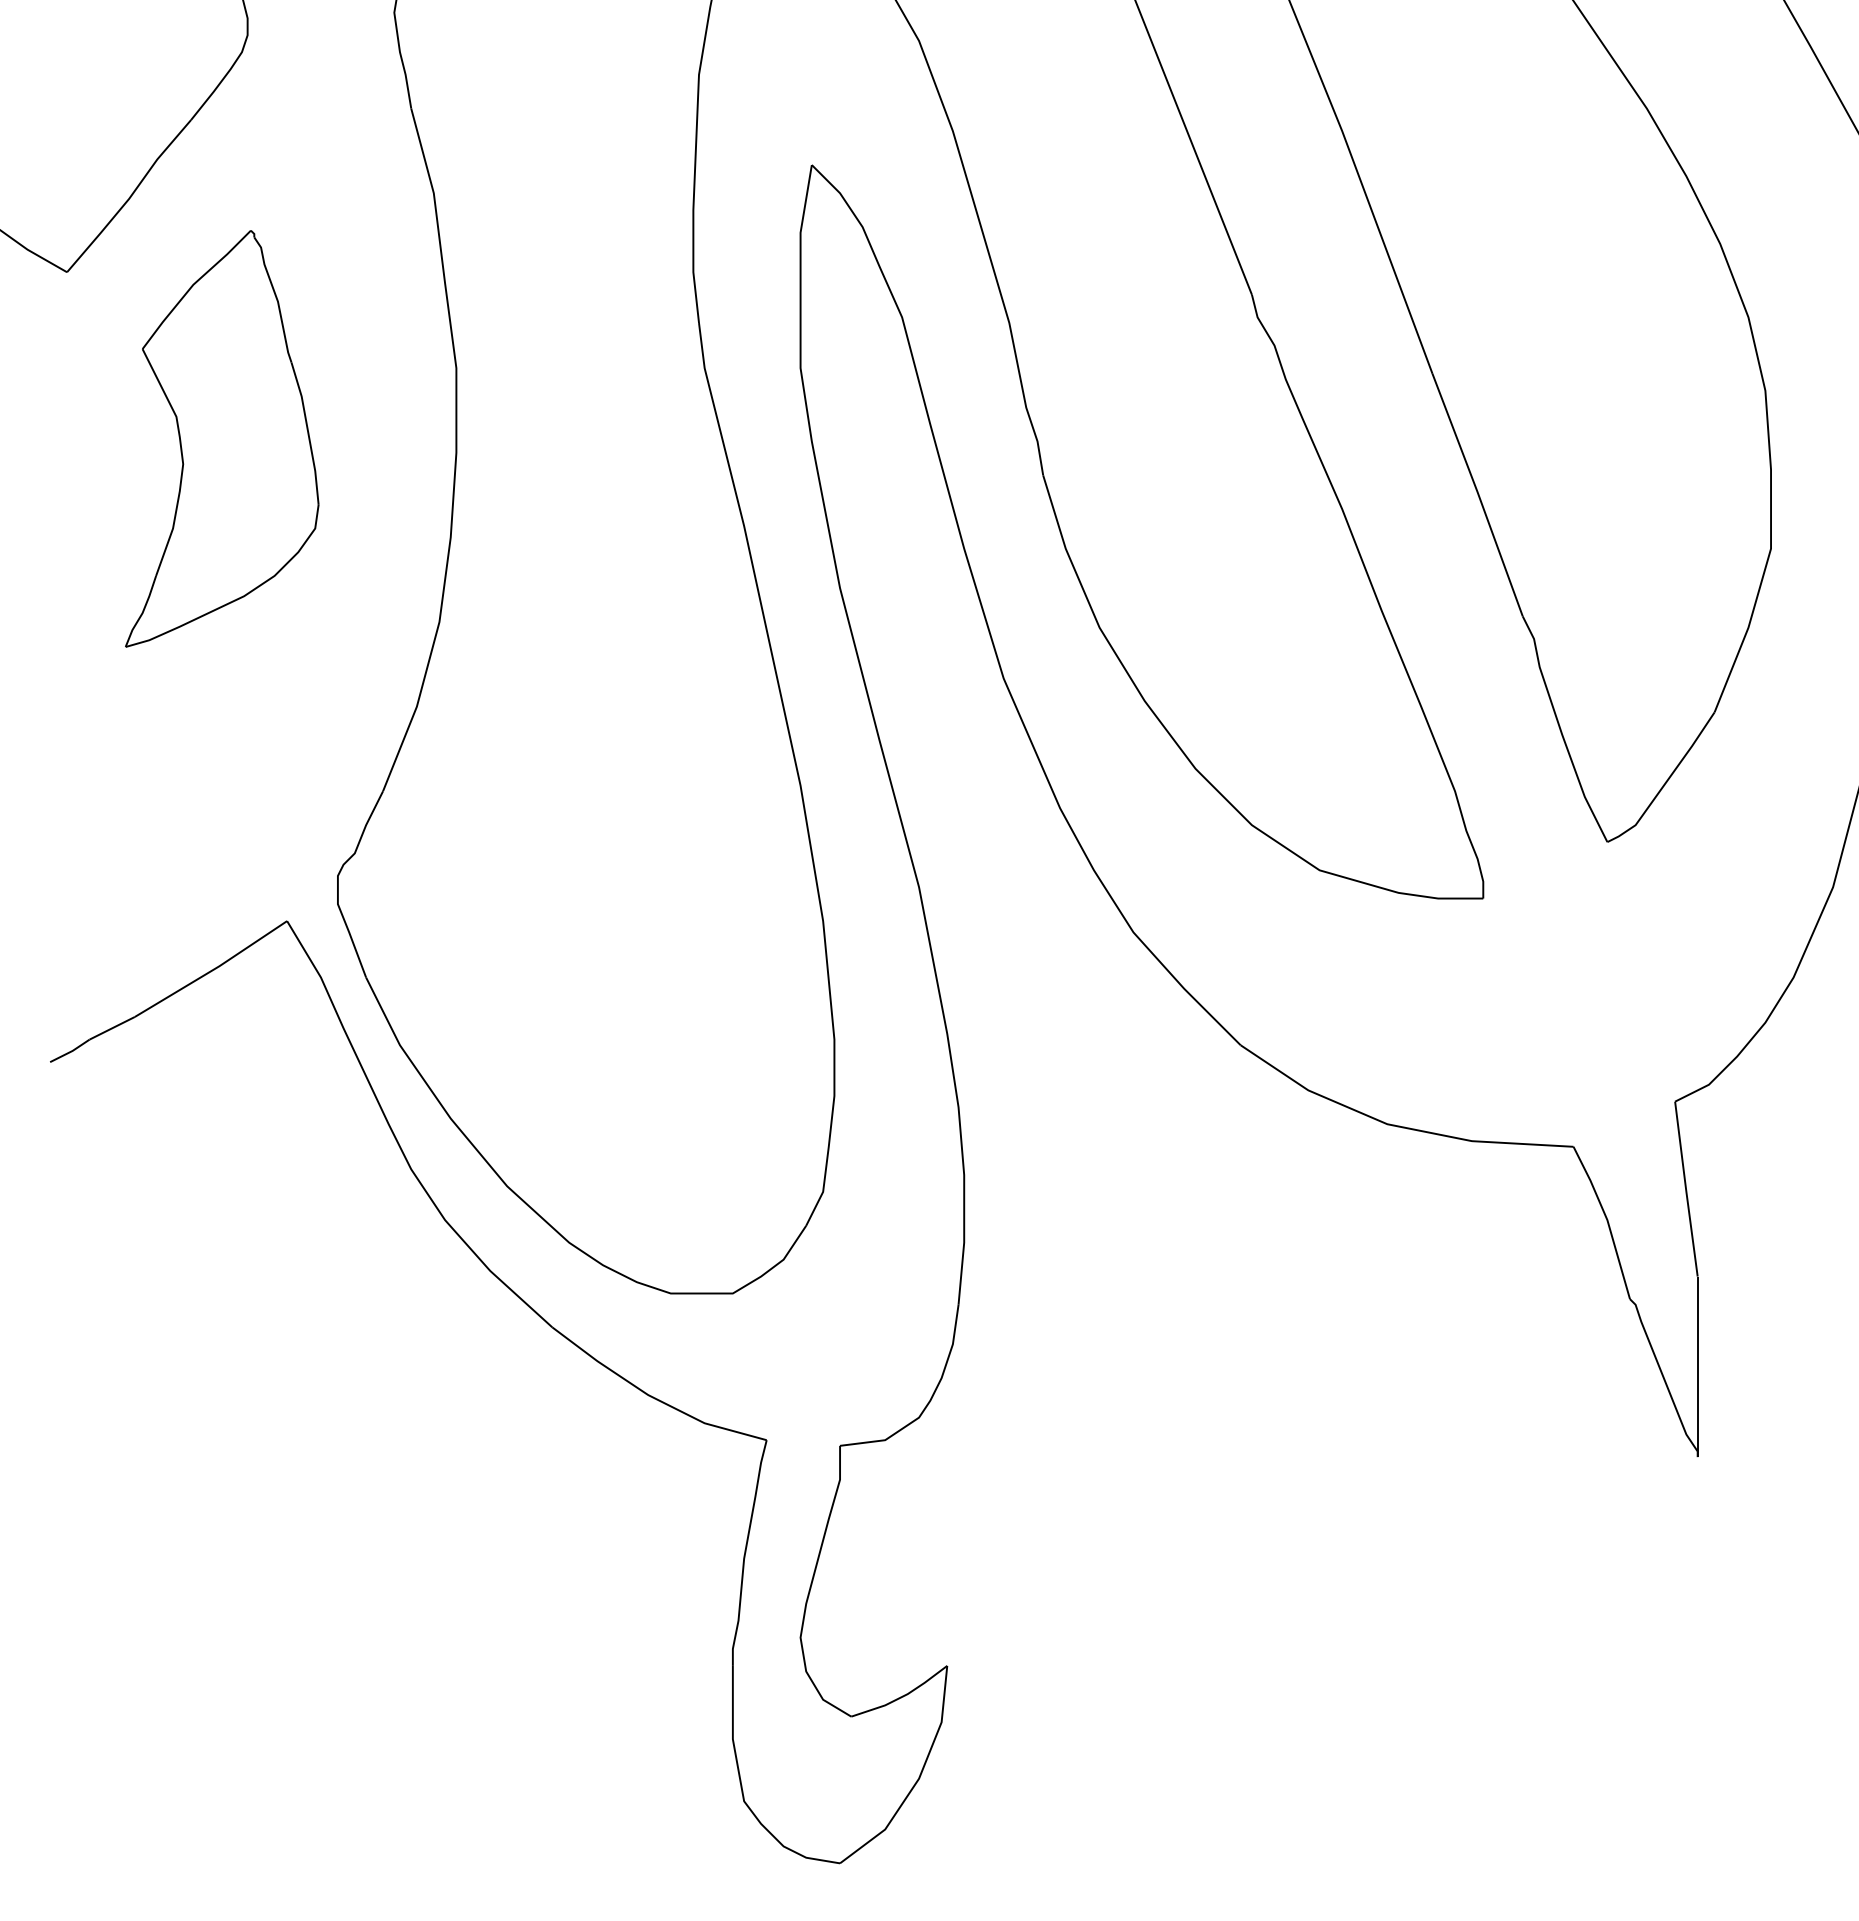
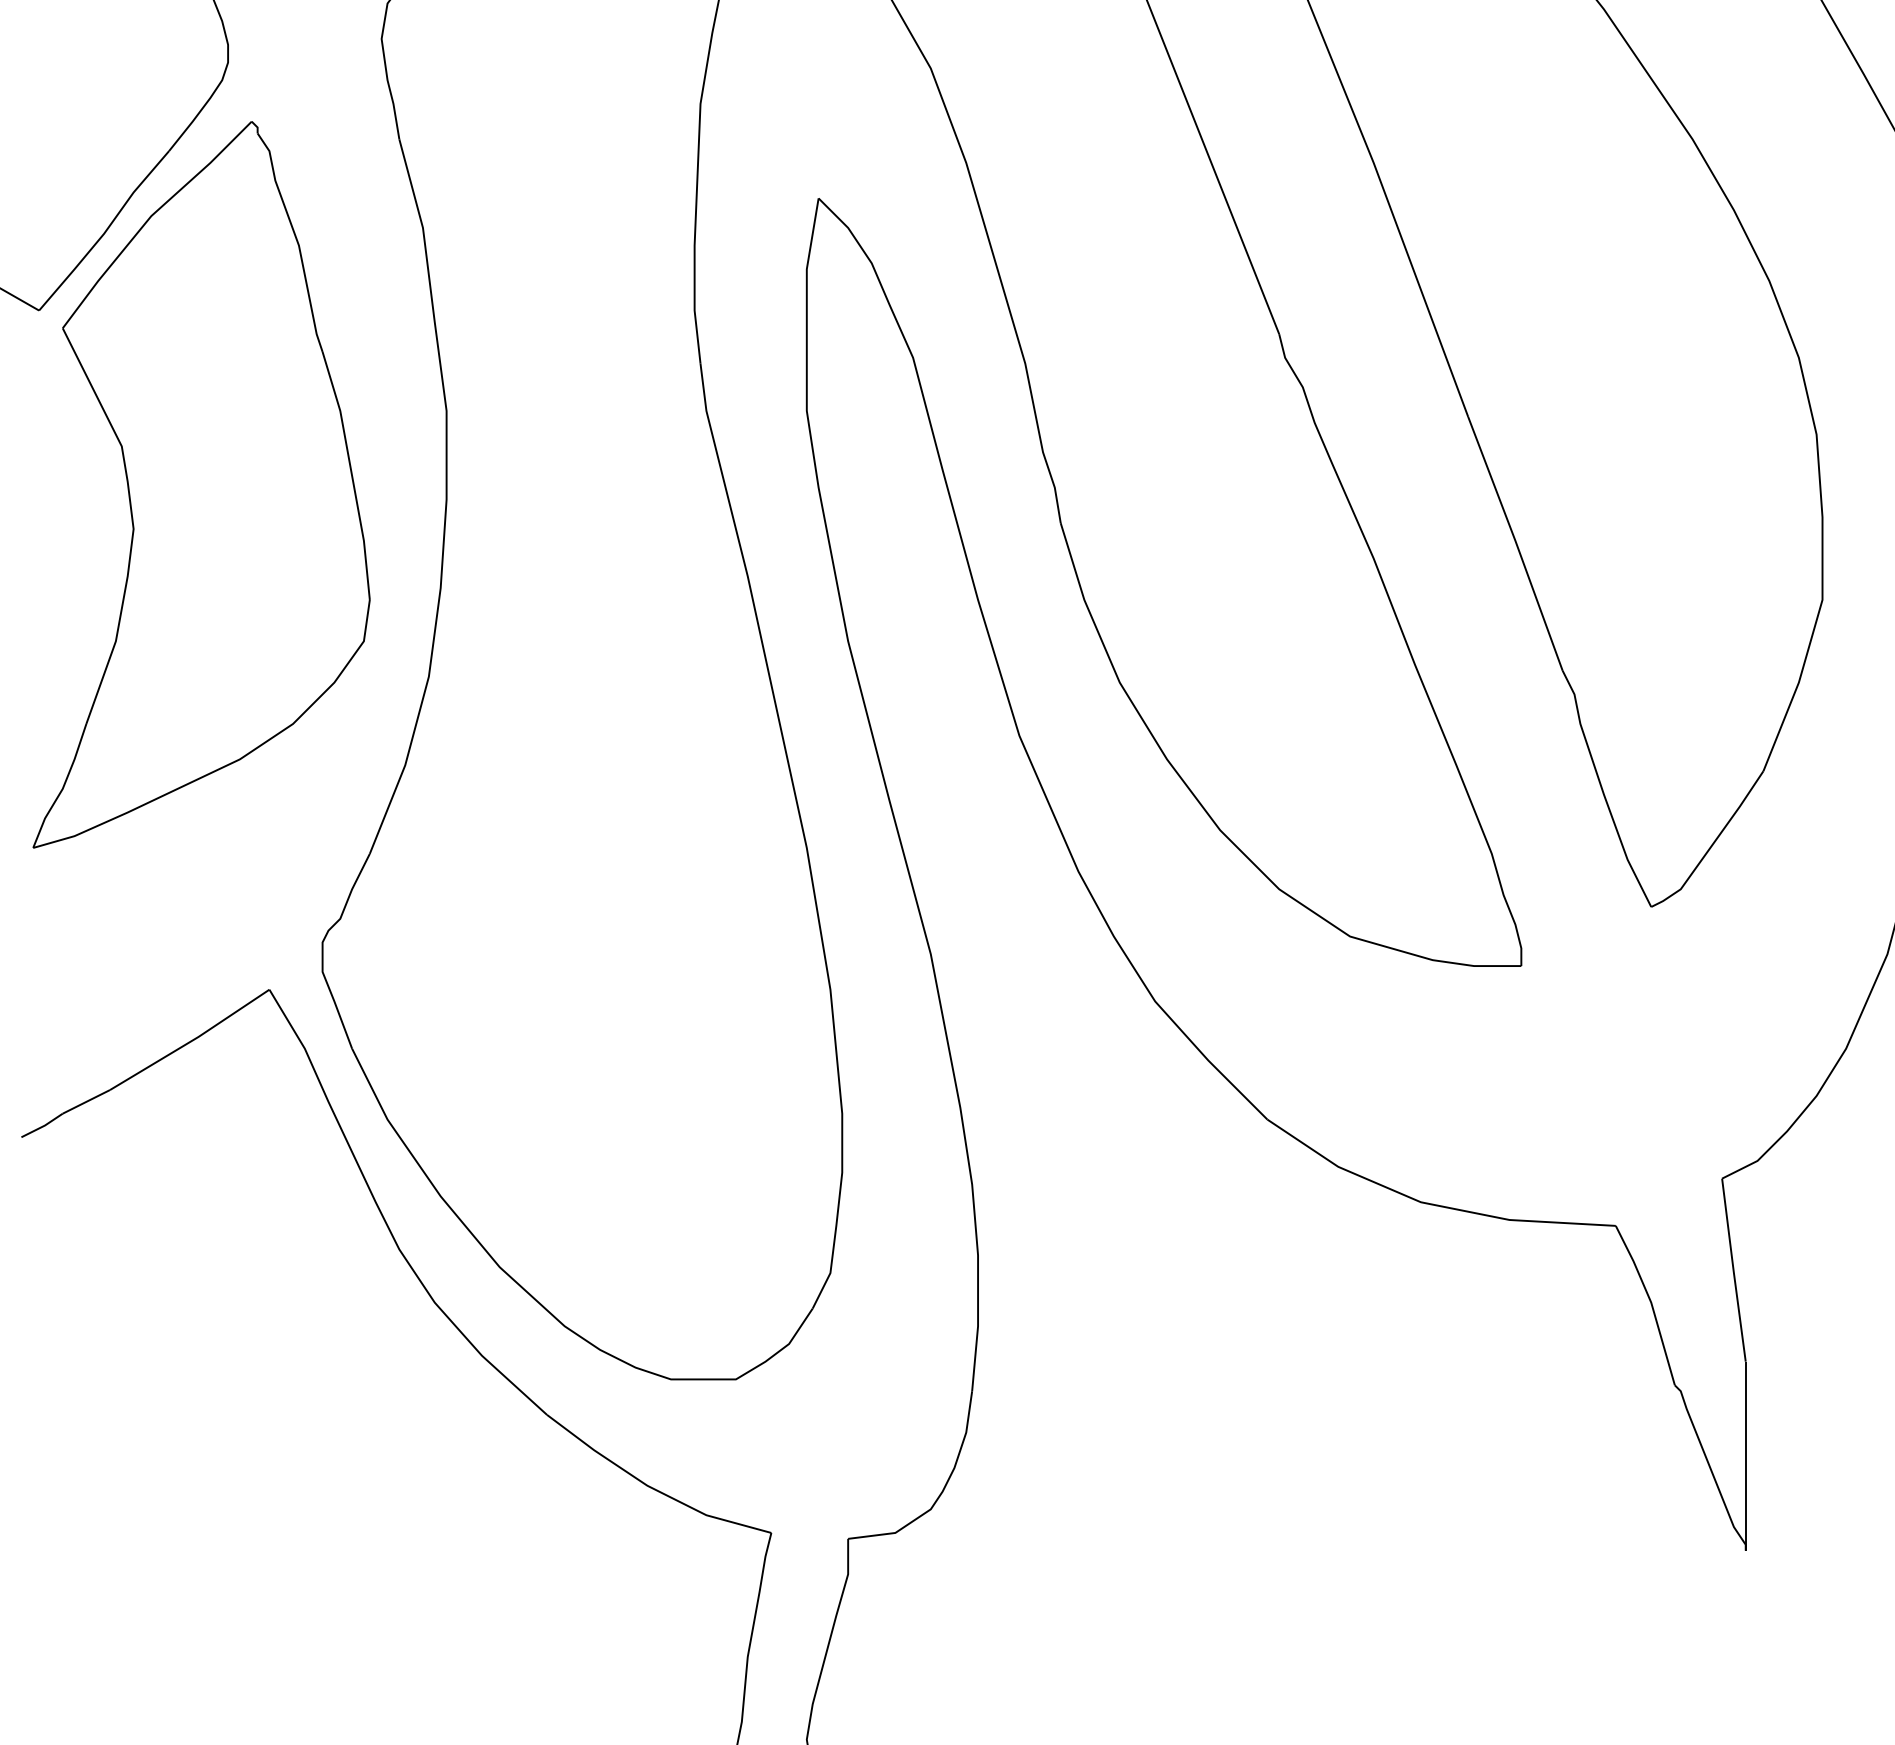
part: (221, 438) -> (200, 484), size x1.67

